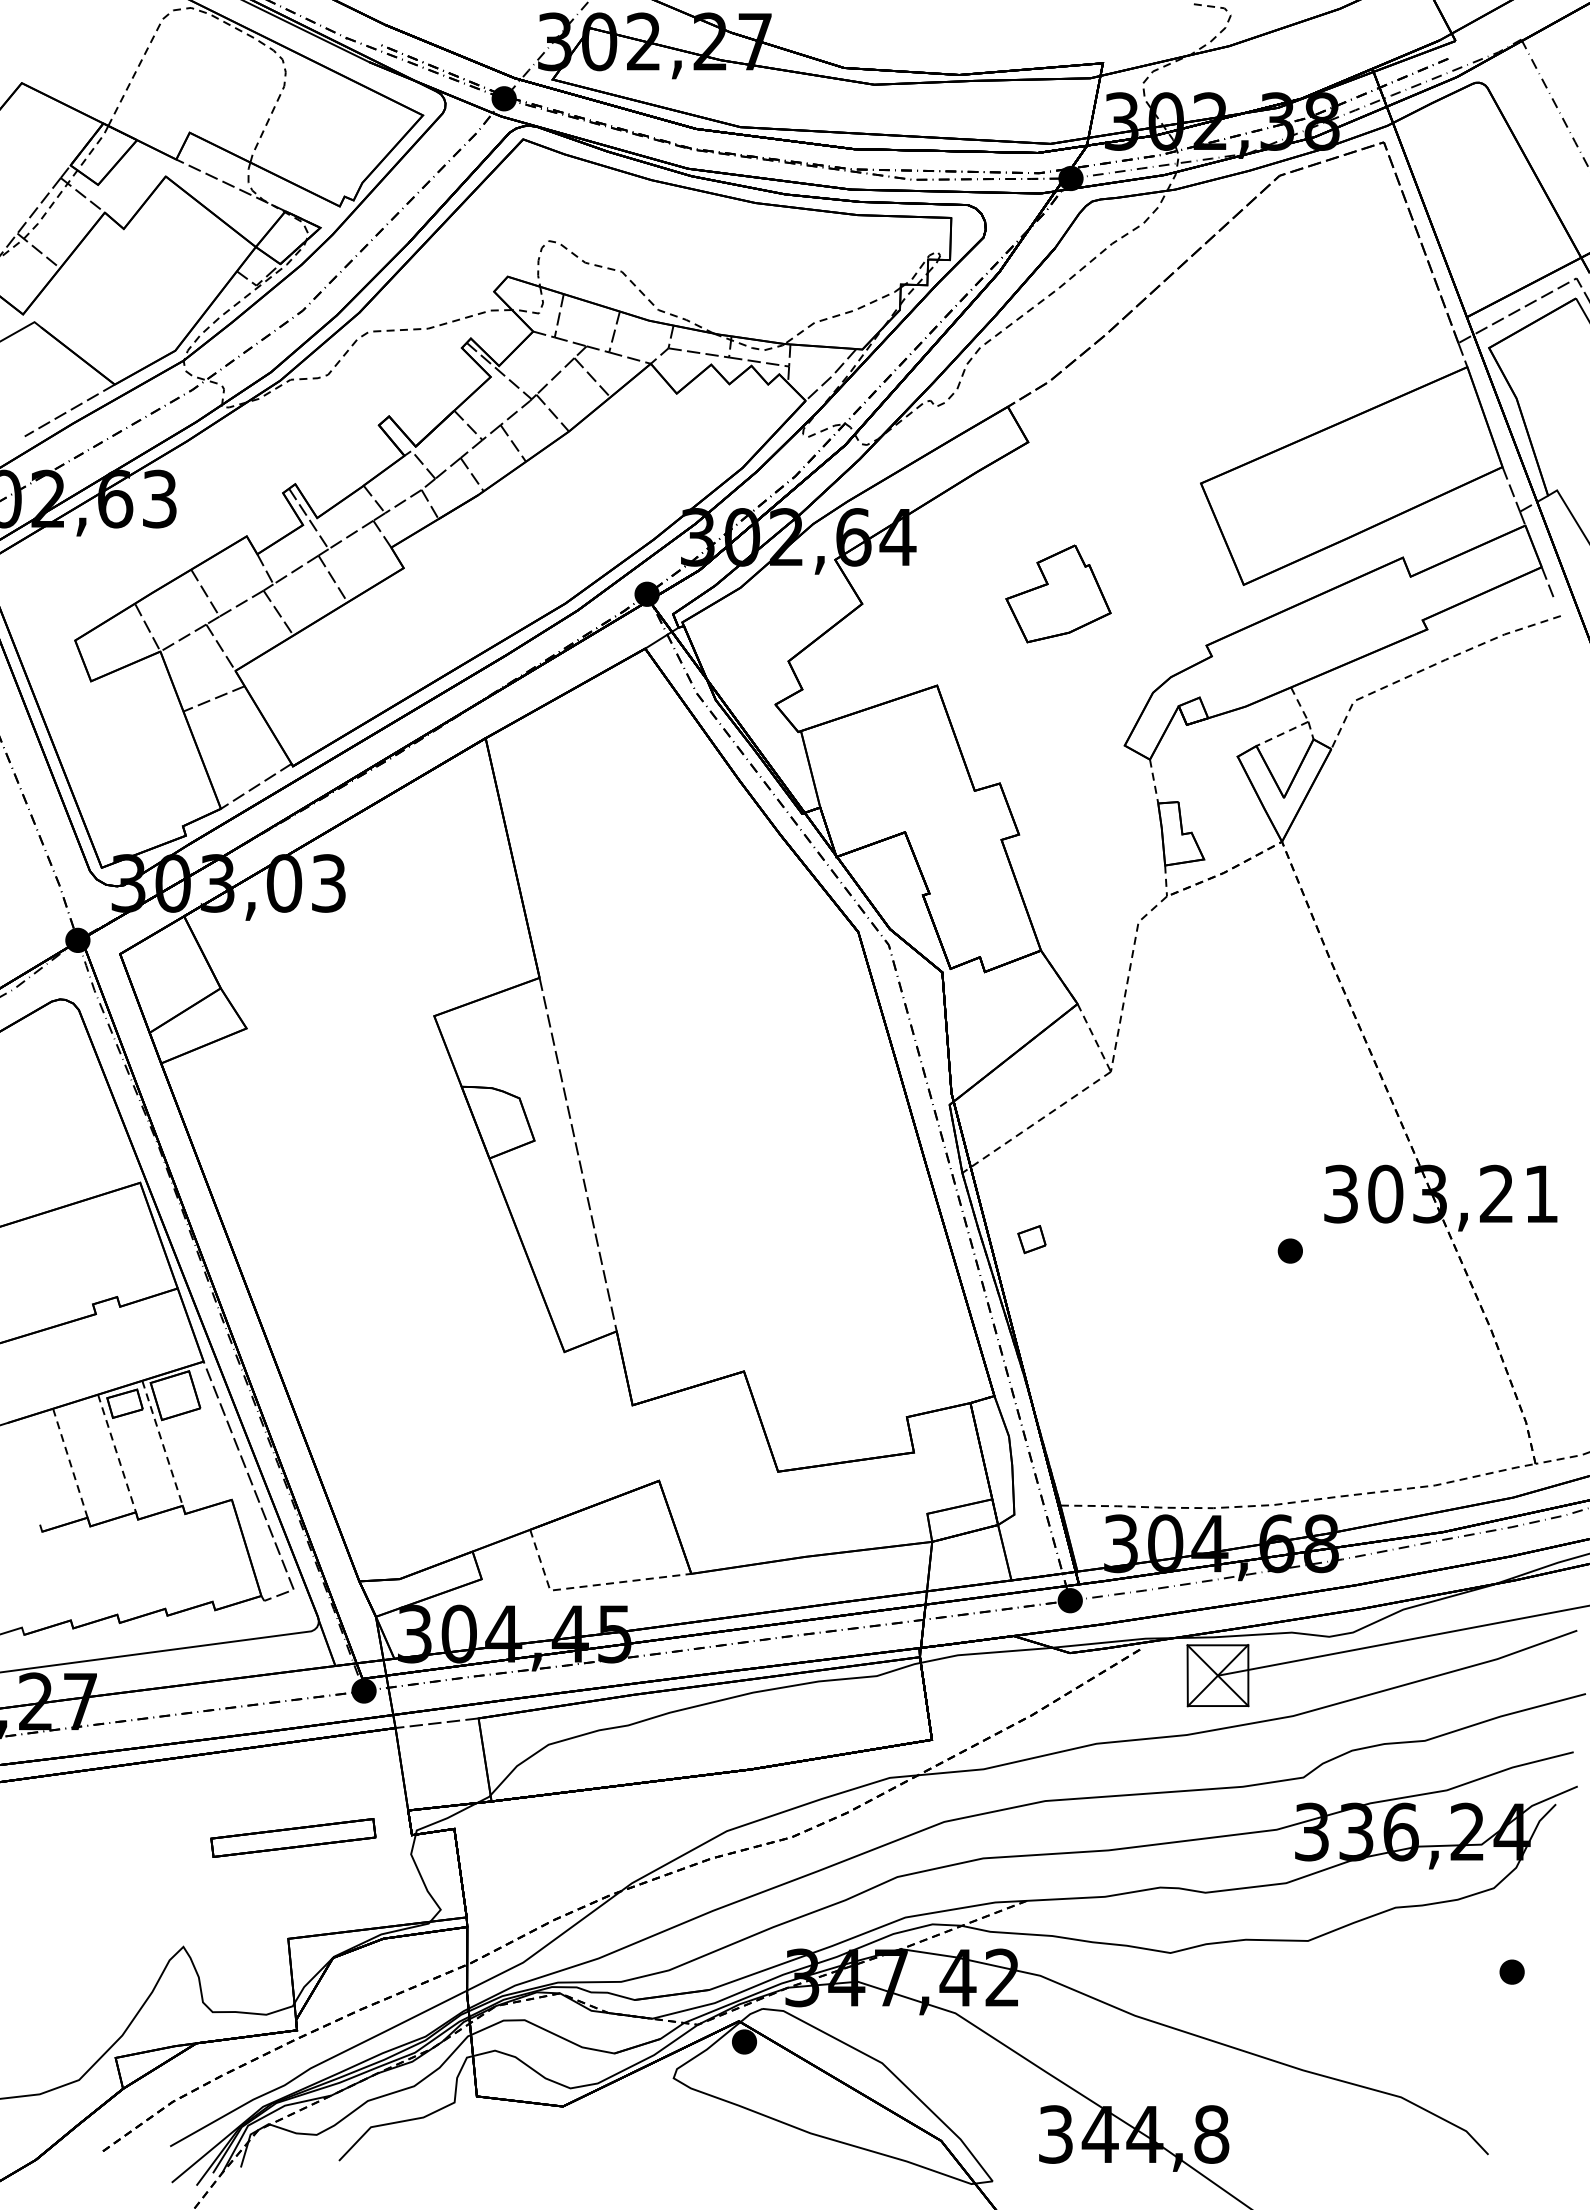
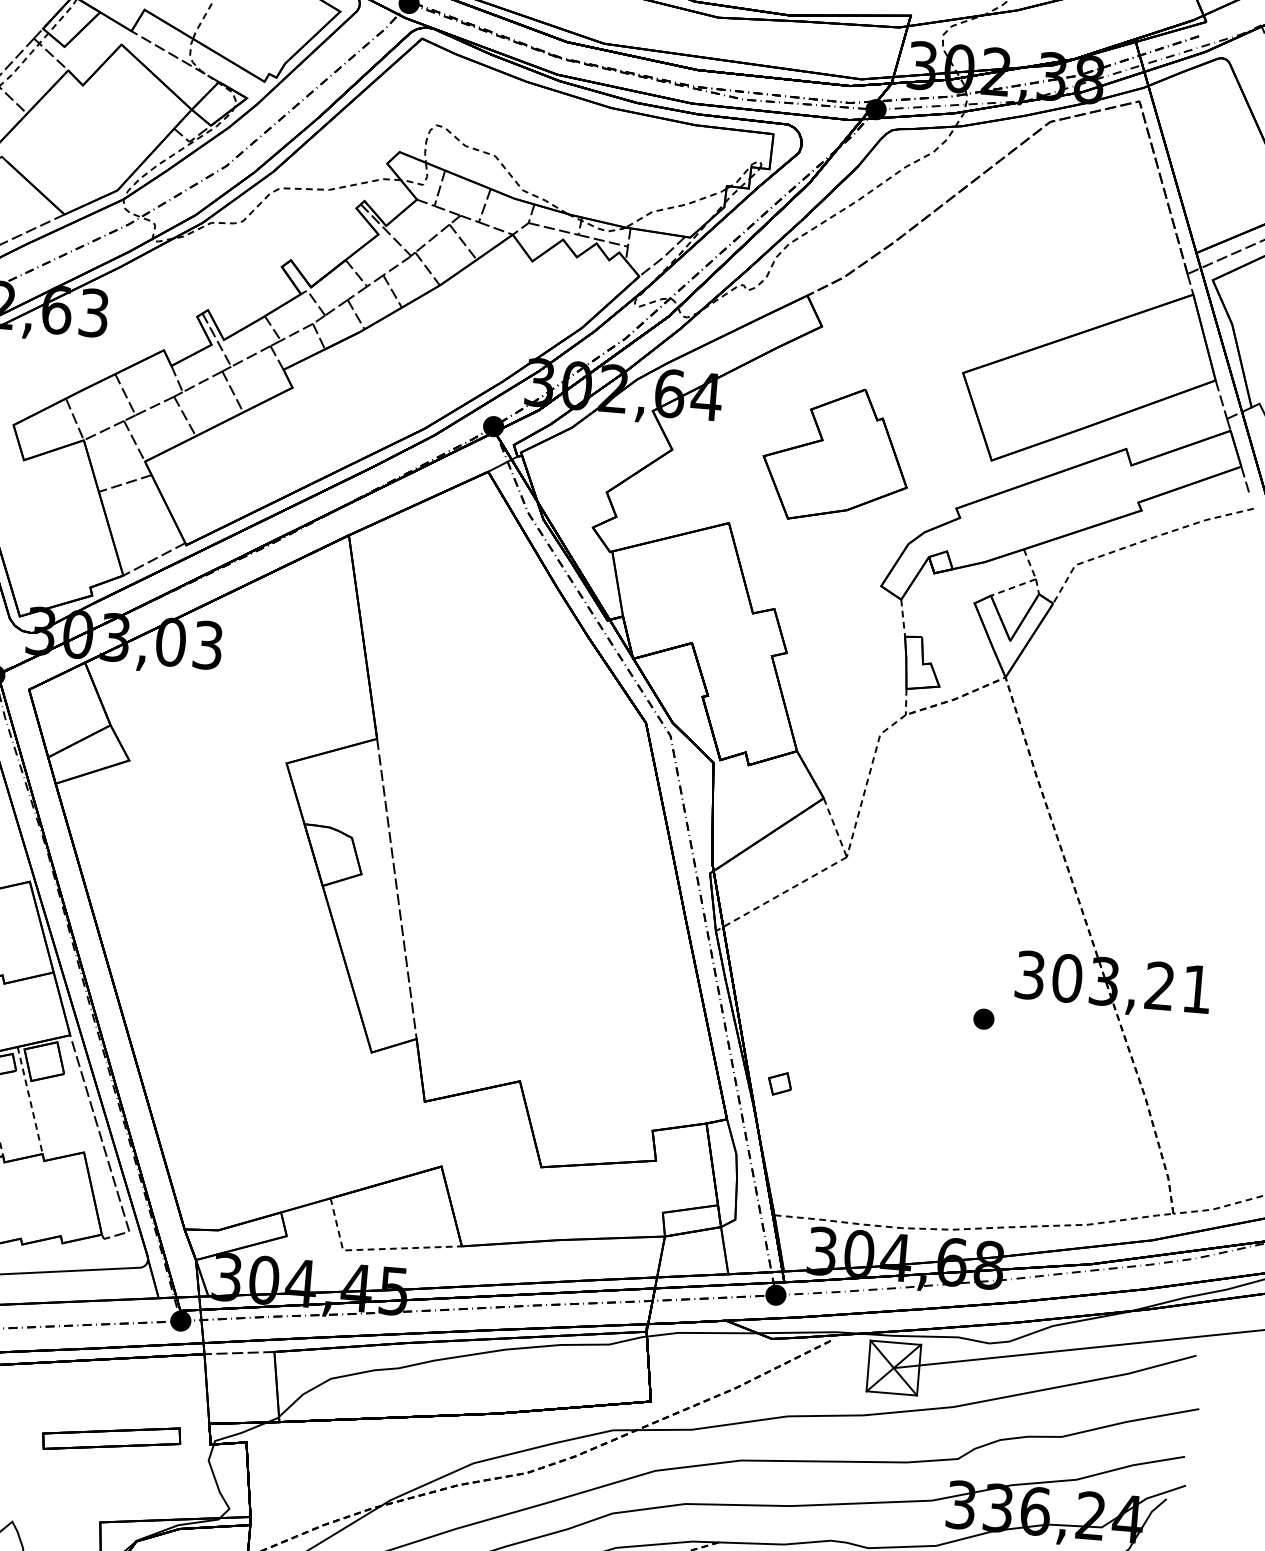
part: (1058, 593) -> (836, 454), size x1.67
part: (1031, 1239) -> (779, 1083), moved

